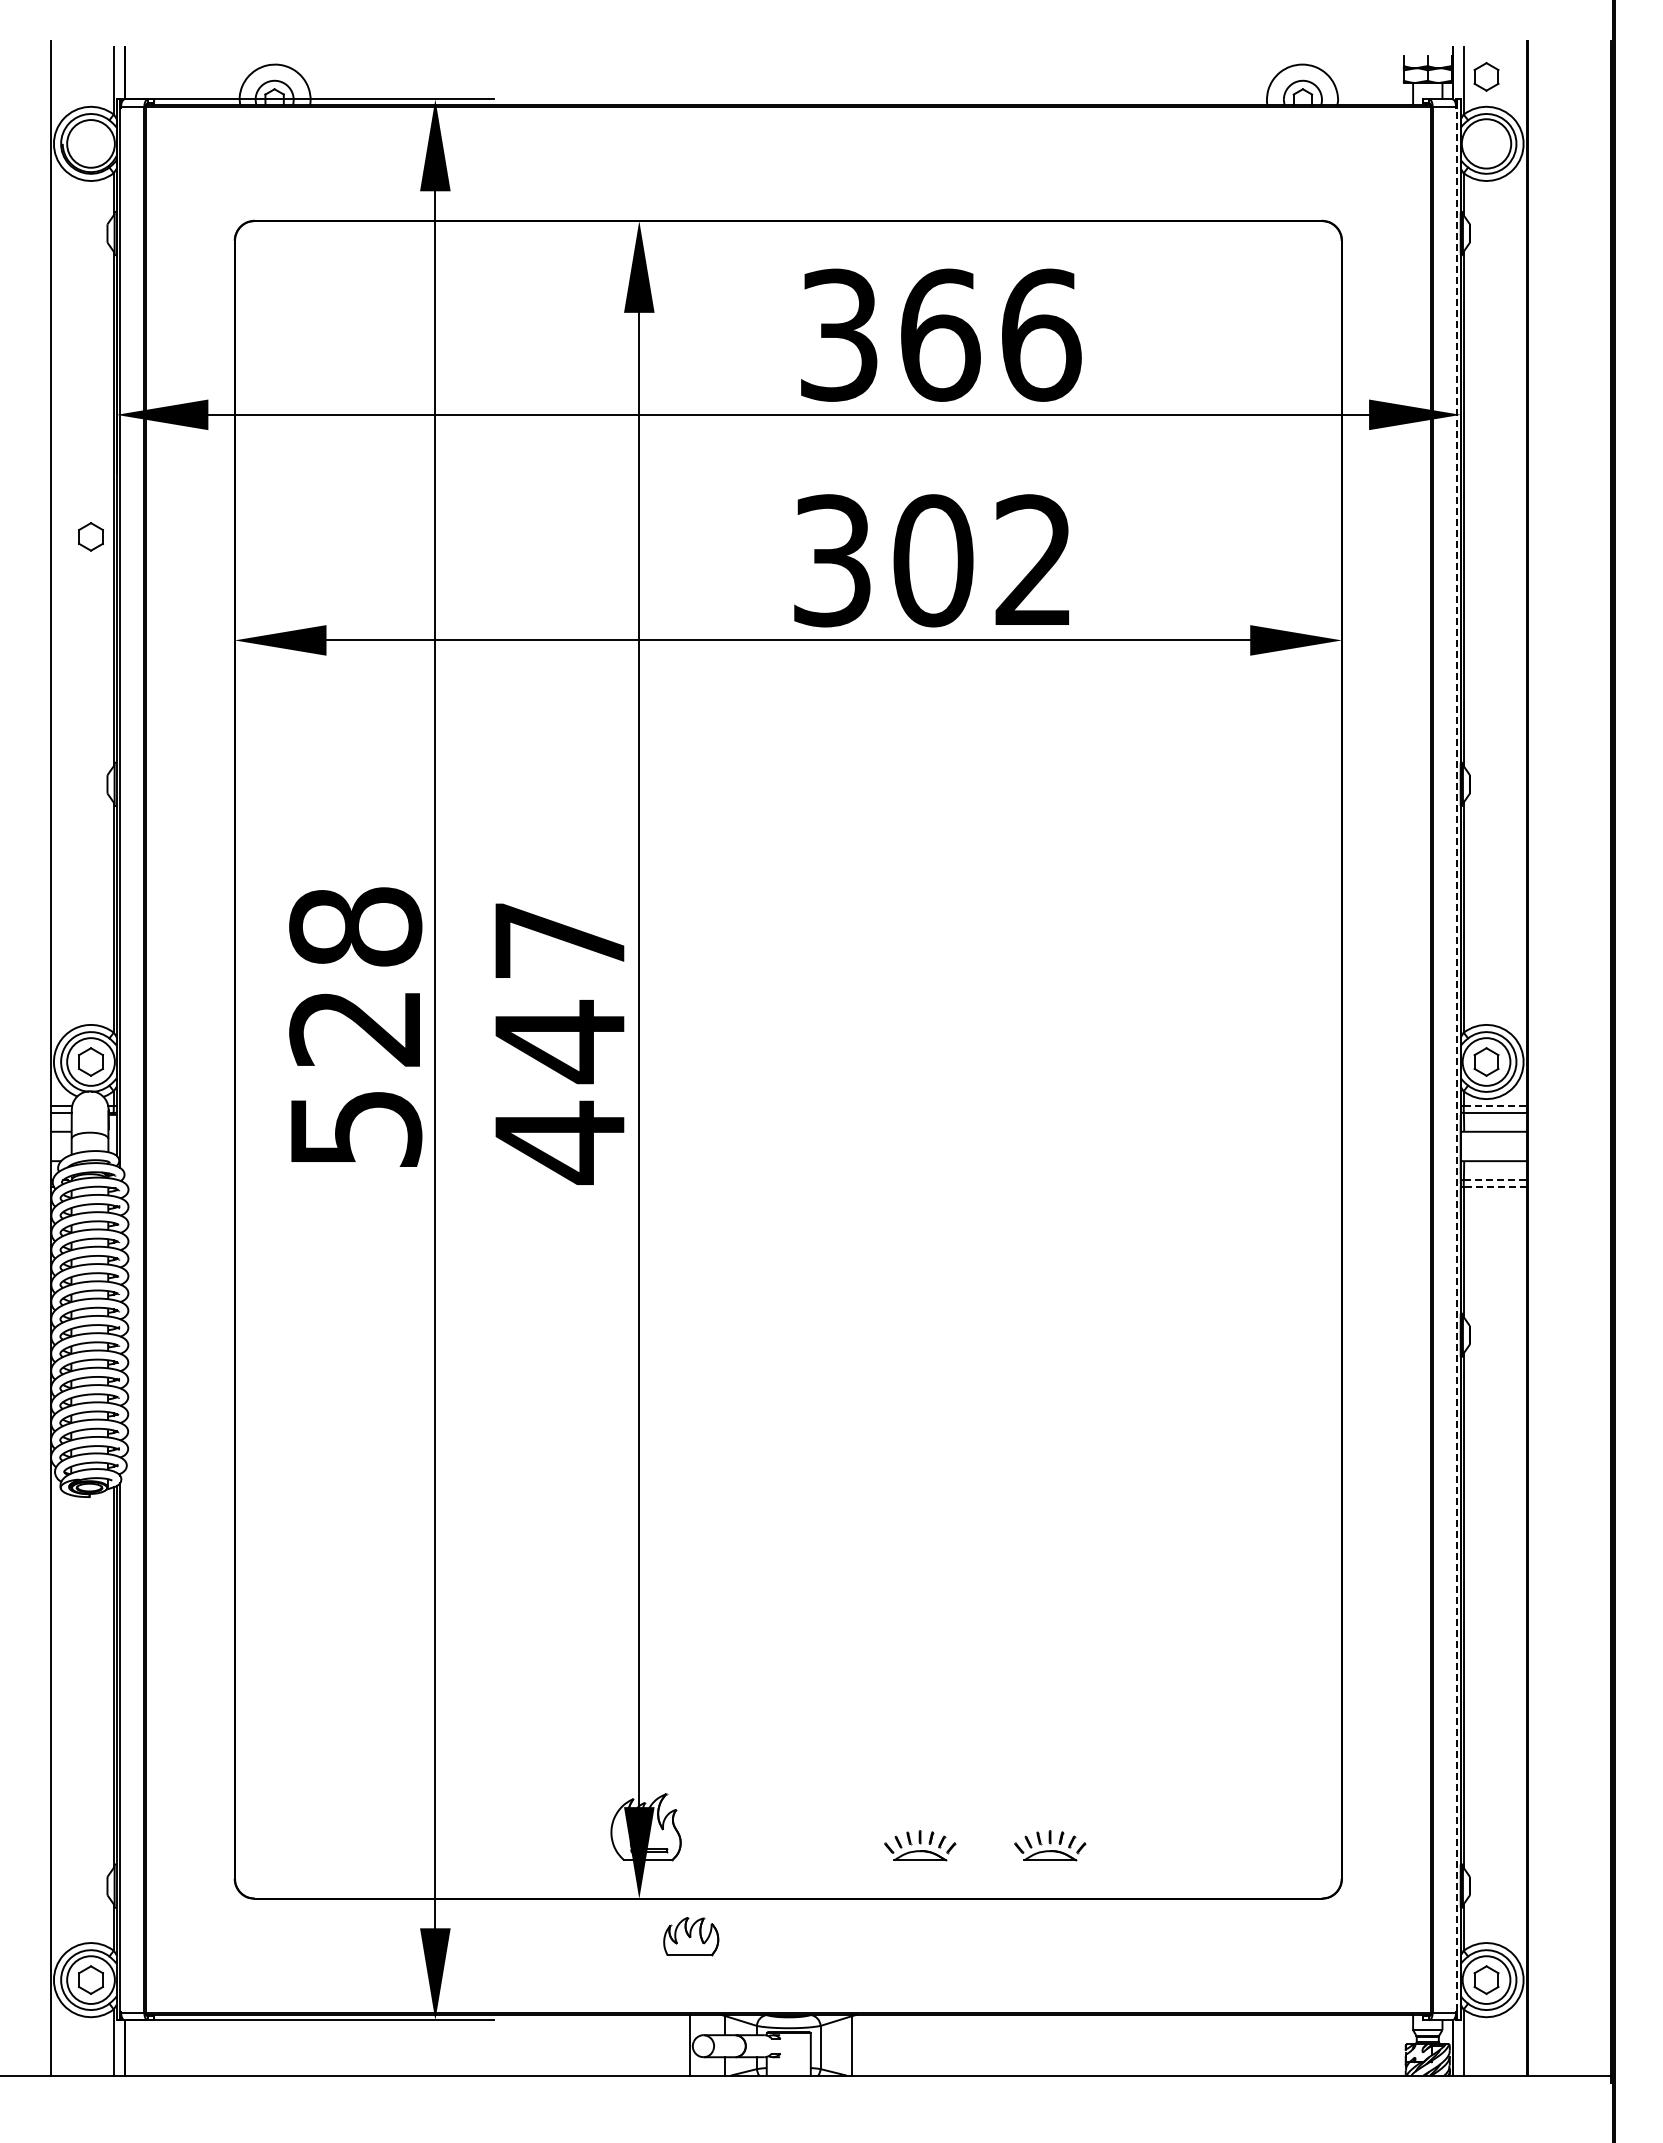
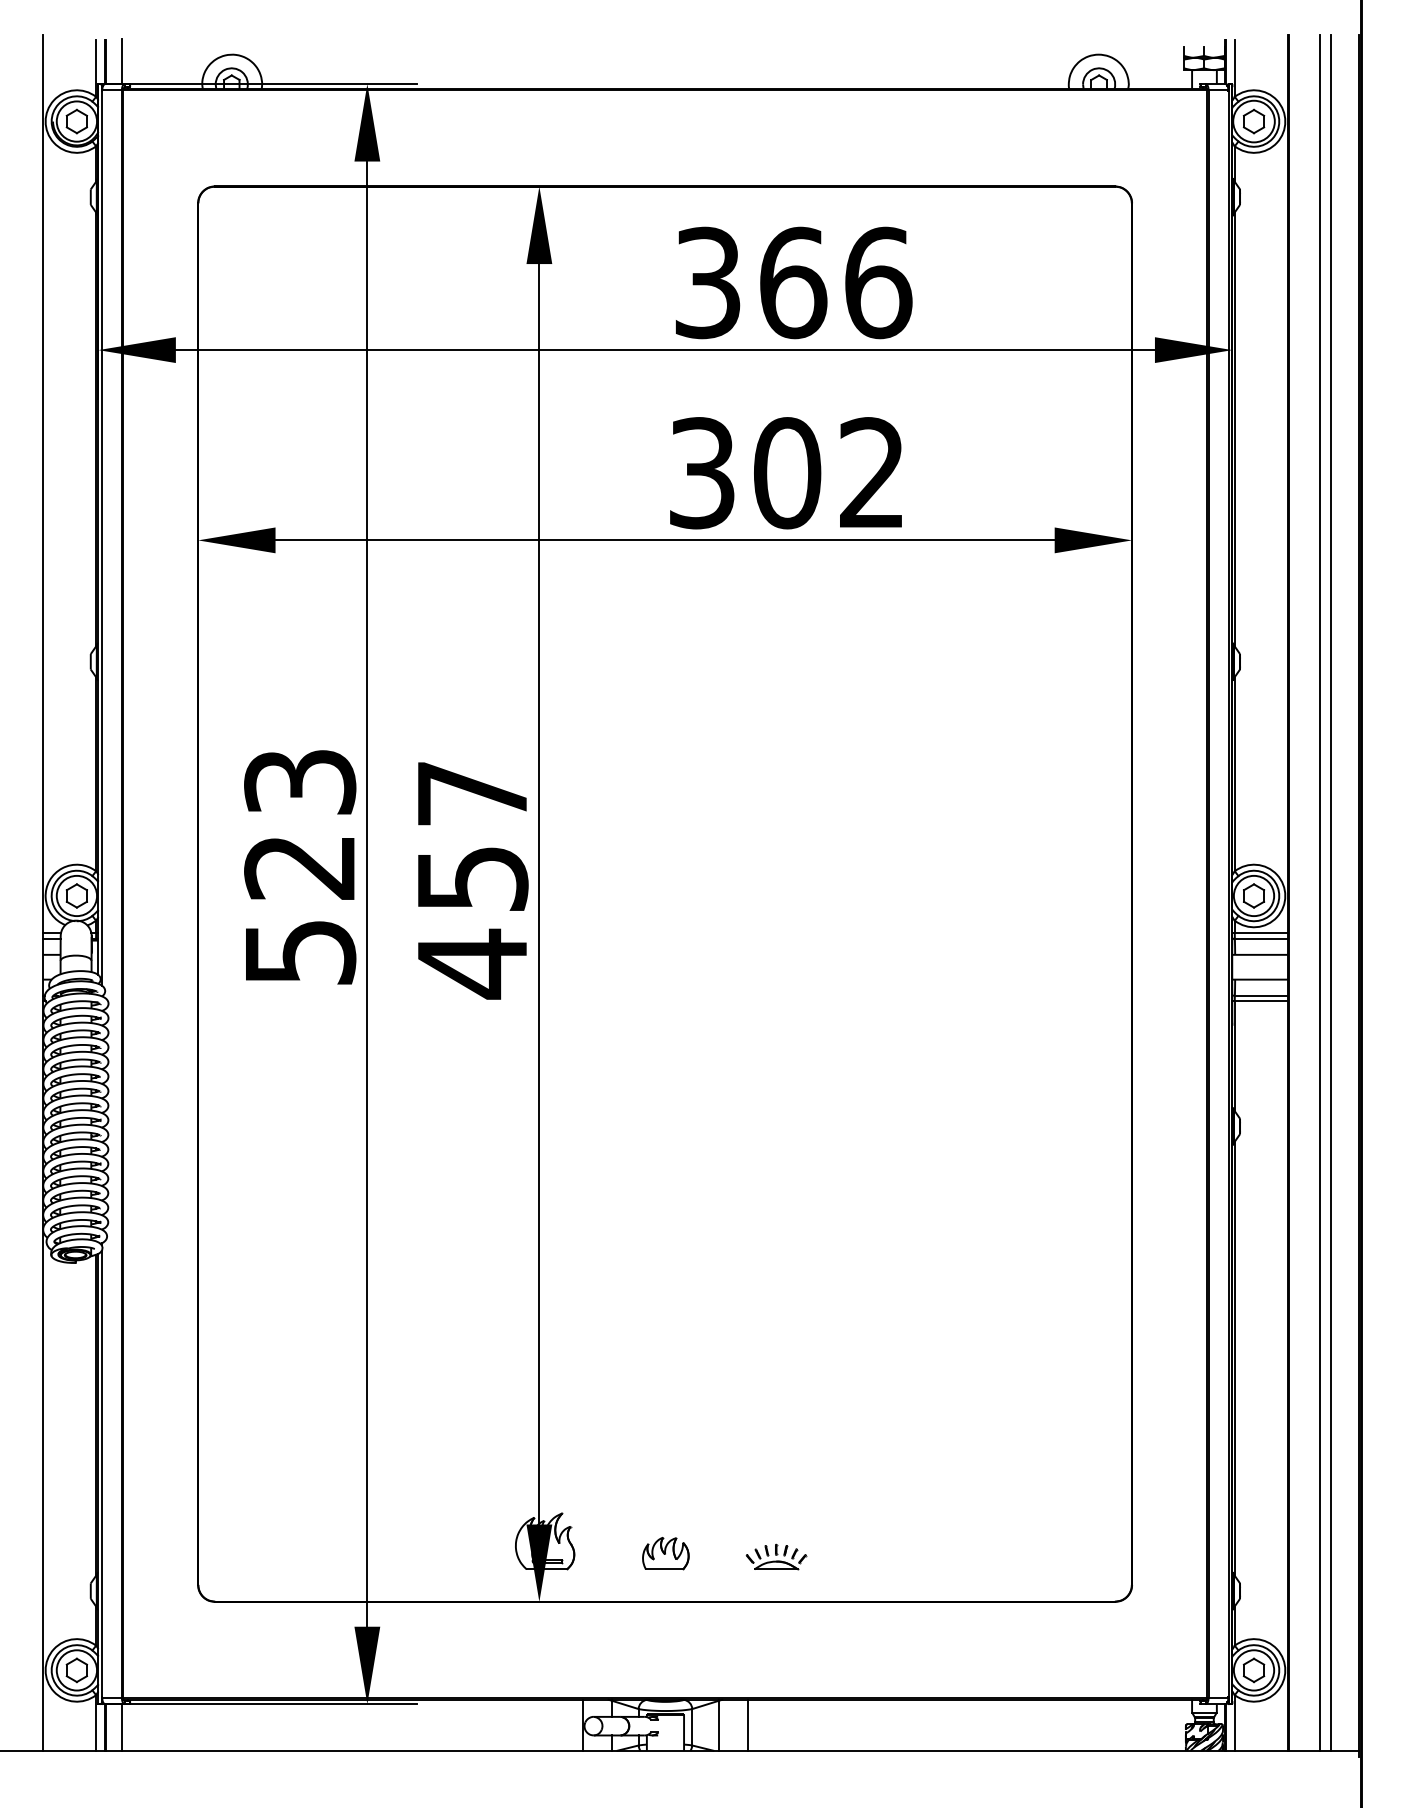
line: (144, 72) -> (122, 61), added
part: (1486, 76) -> (1253, 121), moved
part: (90, 536) -> (76, 121), moved
text: (355, 926) -> (299, 781), 528 -> 523
text: (560, 1041) -> (472, 878), 447 -> 457
line: (1564, 1058) -> (1319, 893), added
line: (1578, 1058) -> (1331, 893), added
line: (1456, 1059) -> (1228, 893), dashed -> solid
line: (1495, 1106) -> (1261, 933), dashed -> solid
line: (1495, 1180) -> (1261, 995), dashed -> solid
line: (1495, 1186) -> (1261, 1001), dashed -> solid
part: (1050, 1845) -> (886, 1556), removed
part: (691, 1936) -> (666, 1553), moved
line: (887, 2044) -> (748, 1724), added
line: (144, 2047) -> (122, 1727), added

